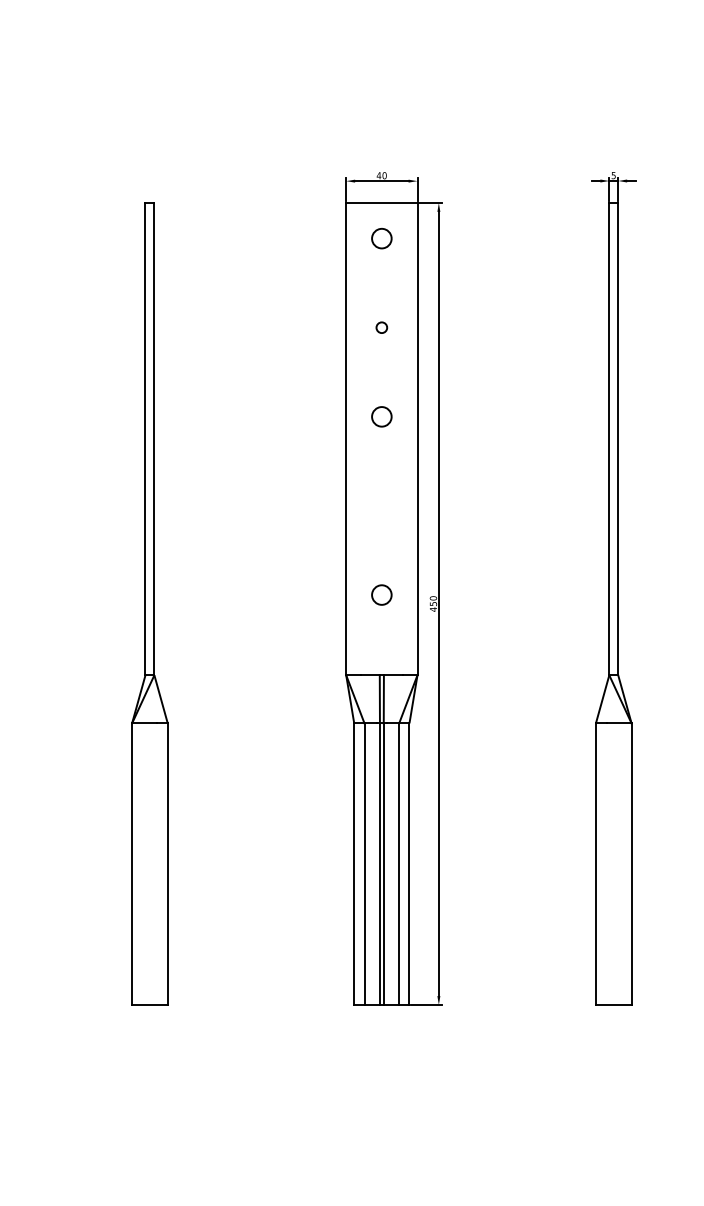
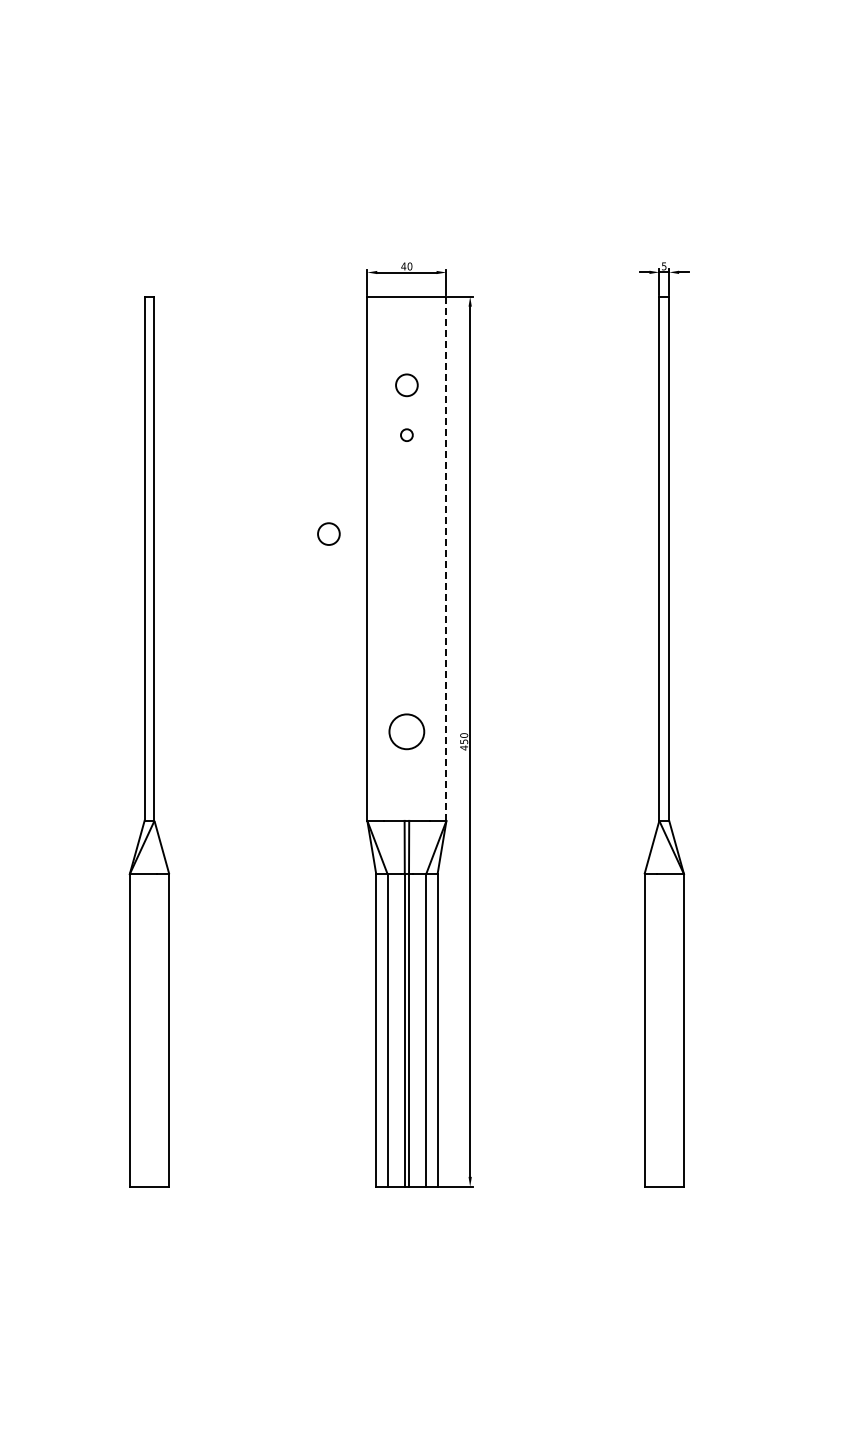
circle: (381, 238) -> (406, 385), moved
circle: (381, 416) -> (328, 533), moved
line: (417, 438) -> (446, 558), solid -> dashed
circle: (381, 594) -> (406, 731), size x1.6

